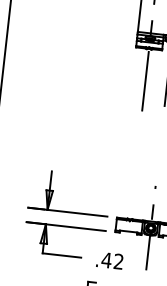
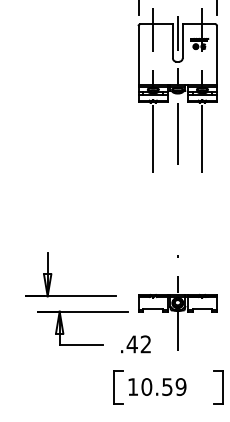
part: (53, 191) -> (52, 274), moved

